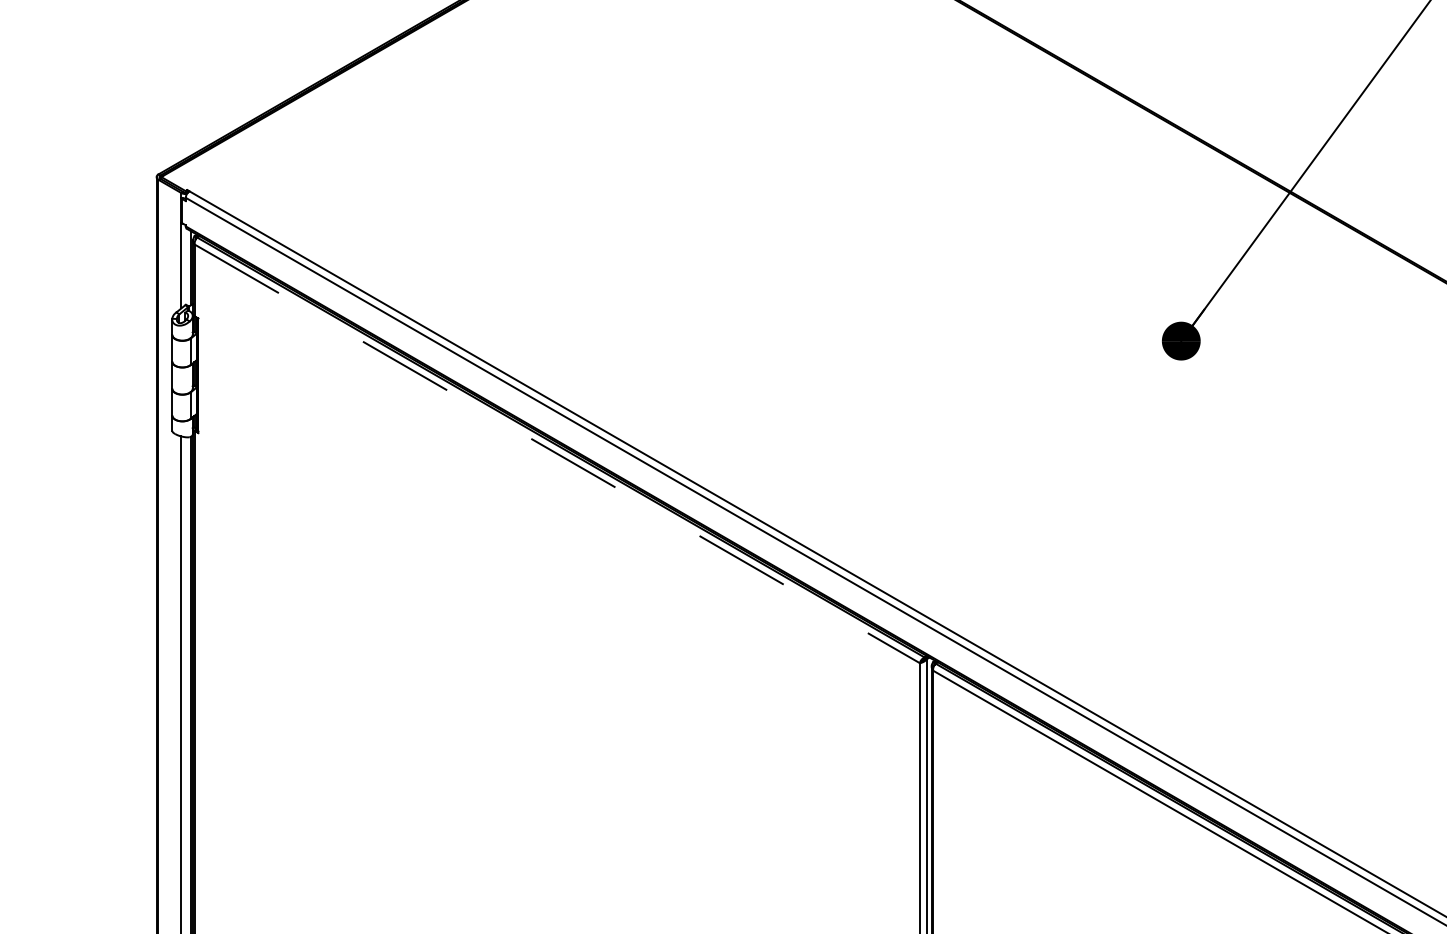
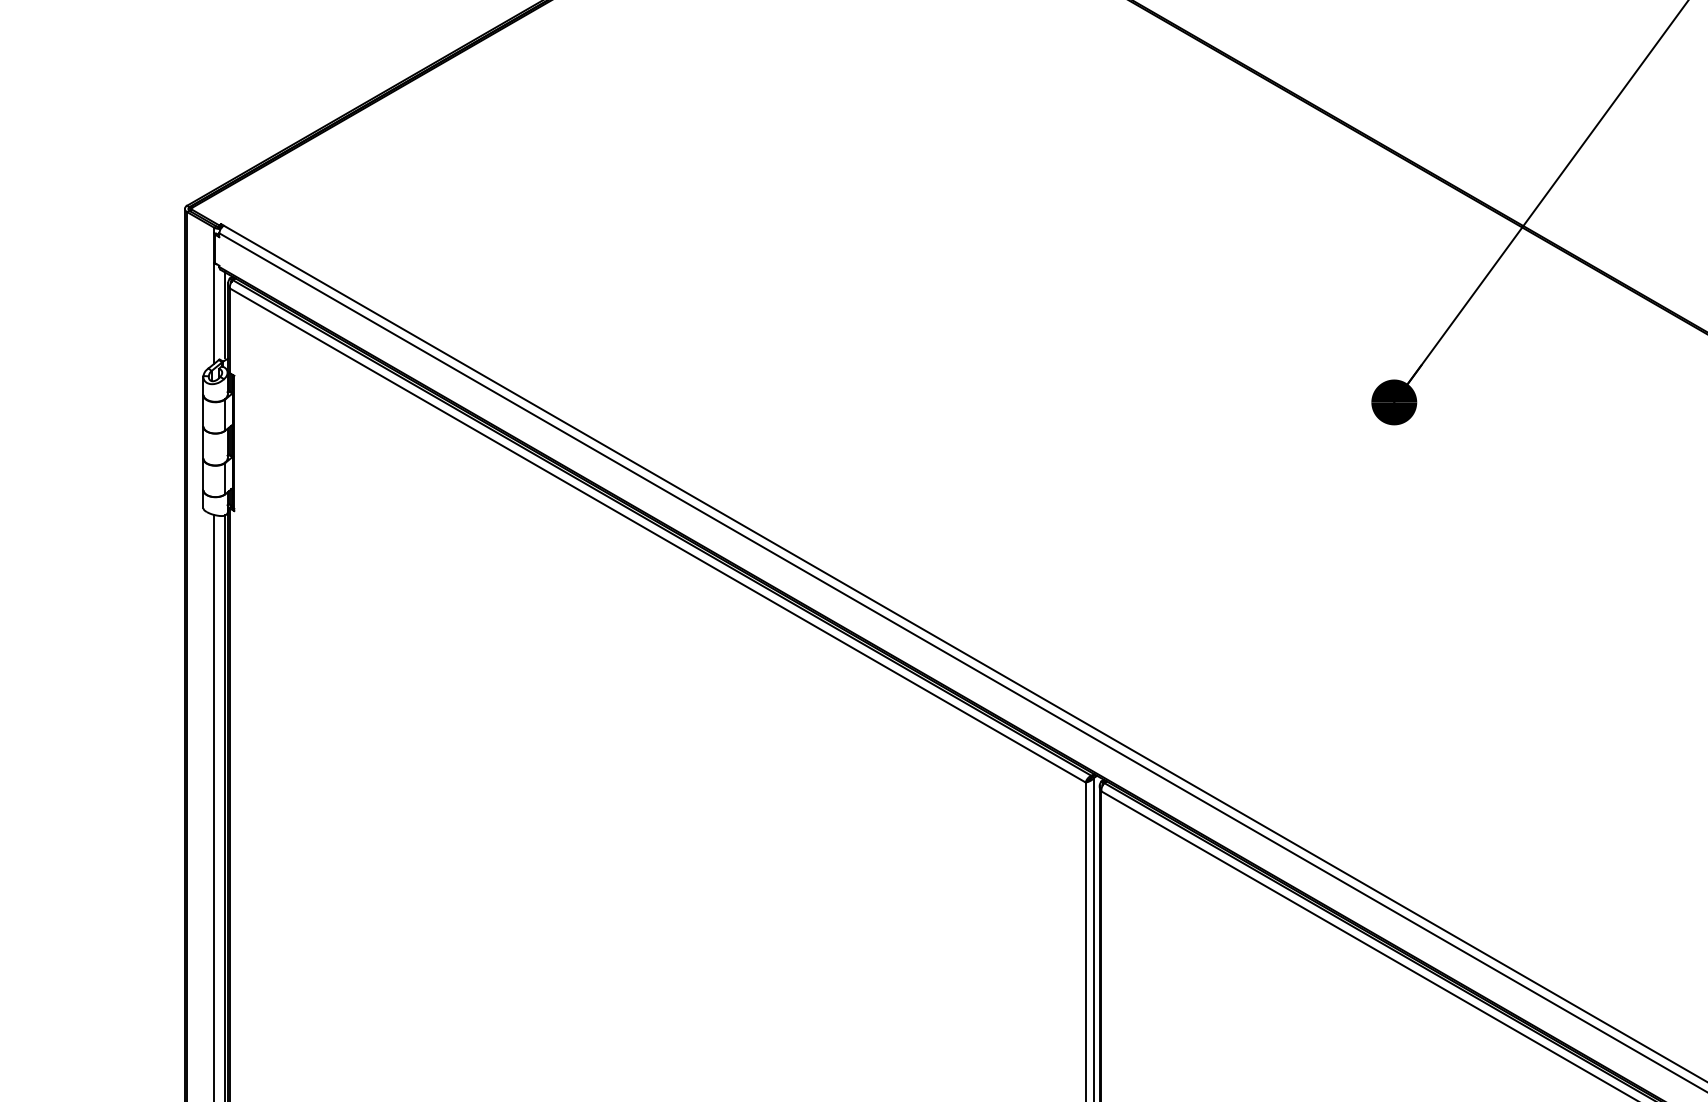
line: (557, 453) -> (658, 535), dashed -> solid

